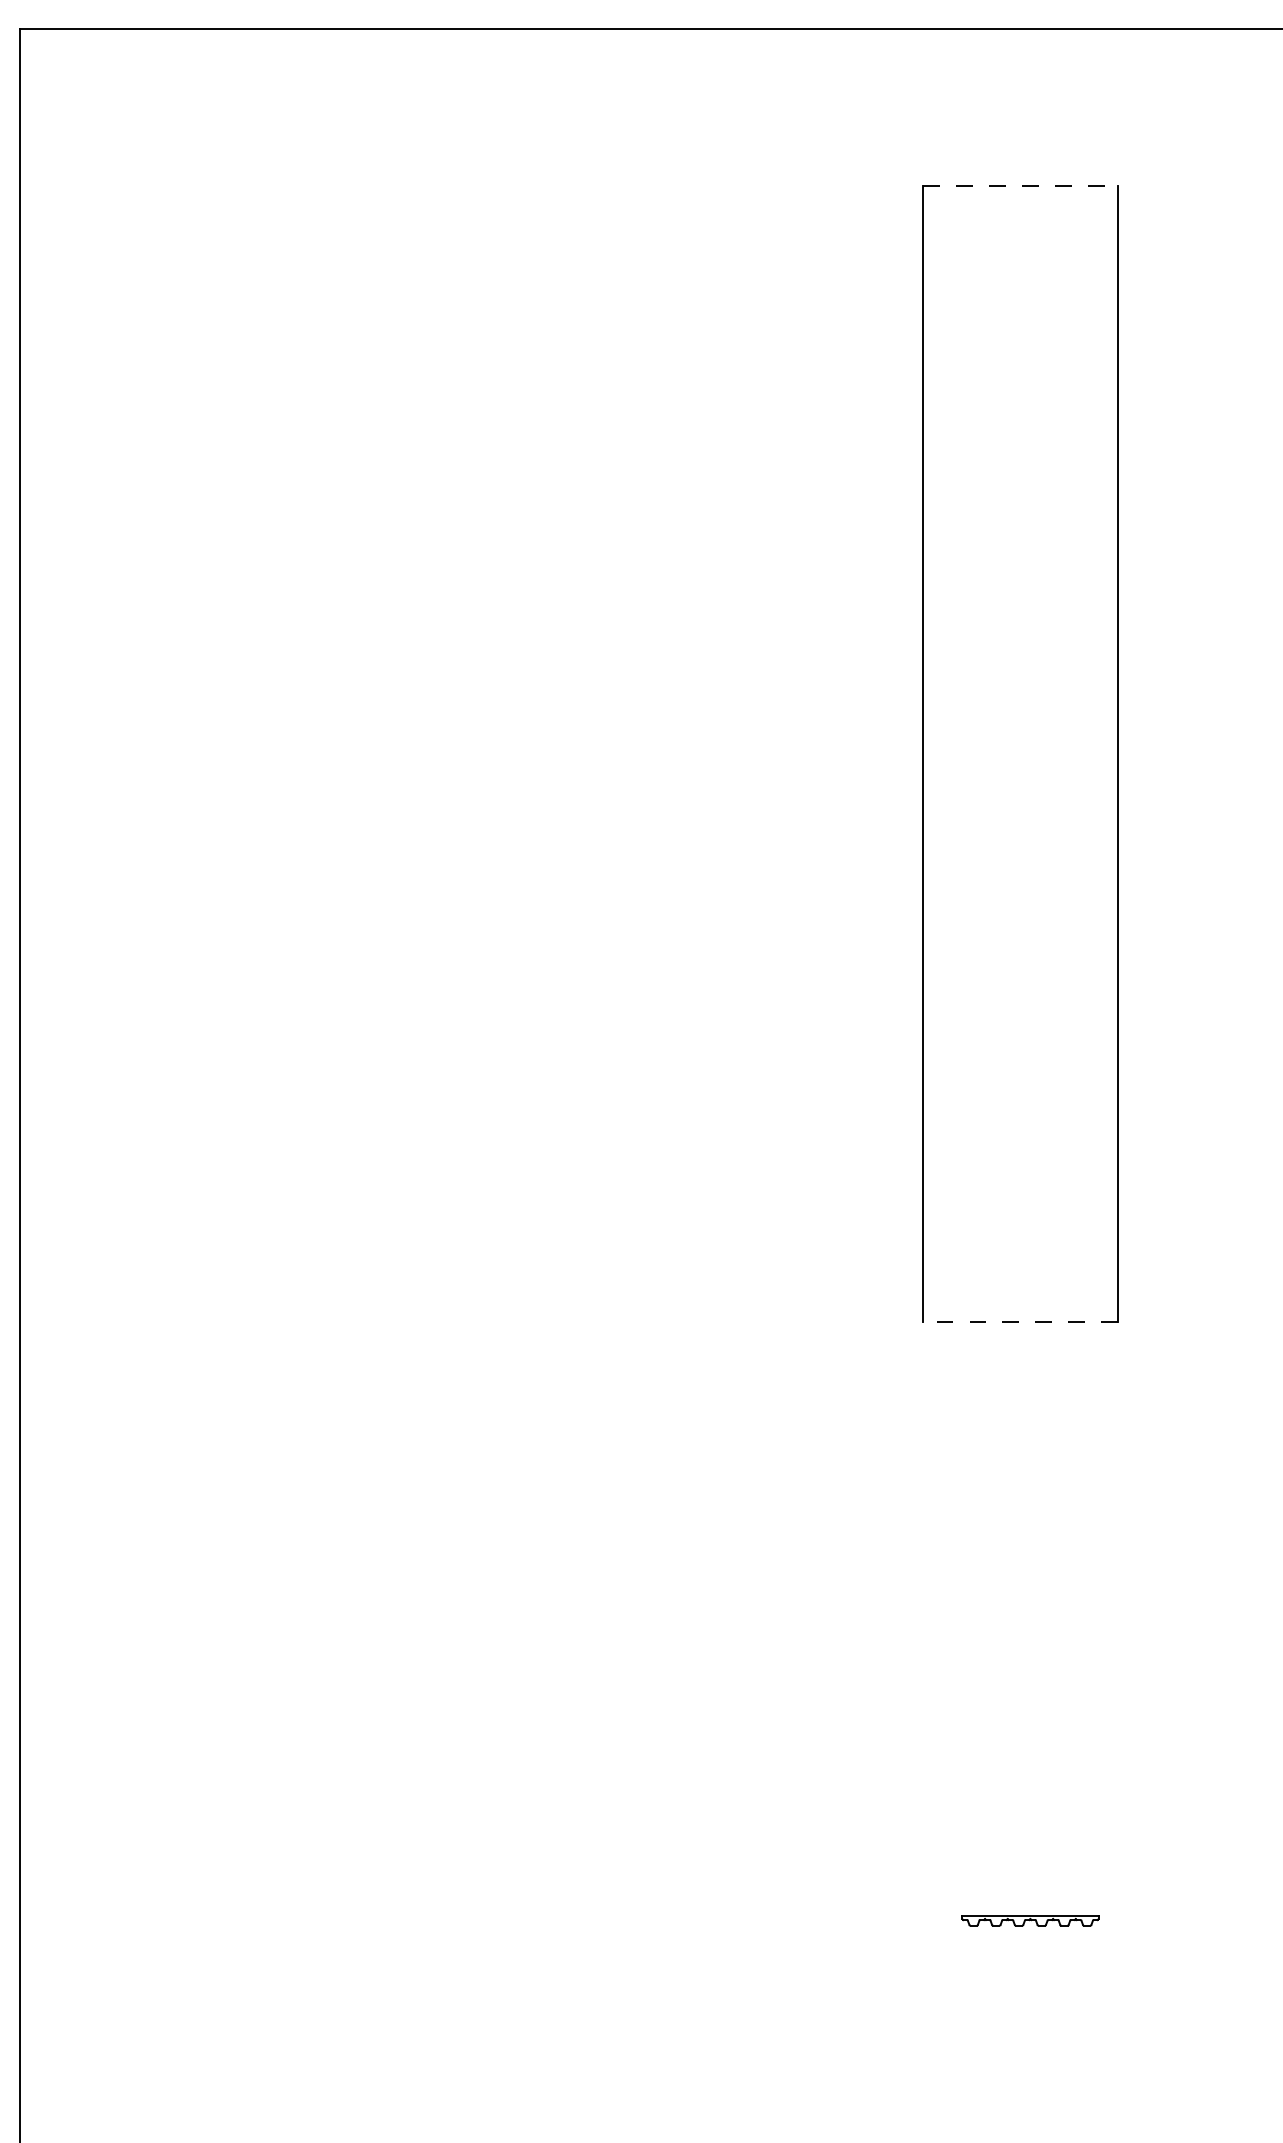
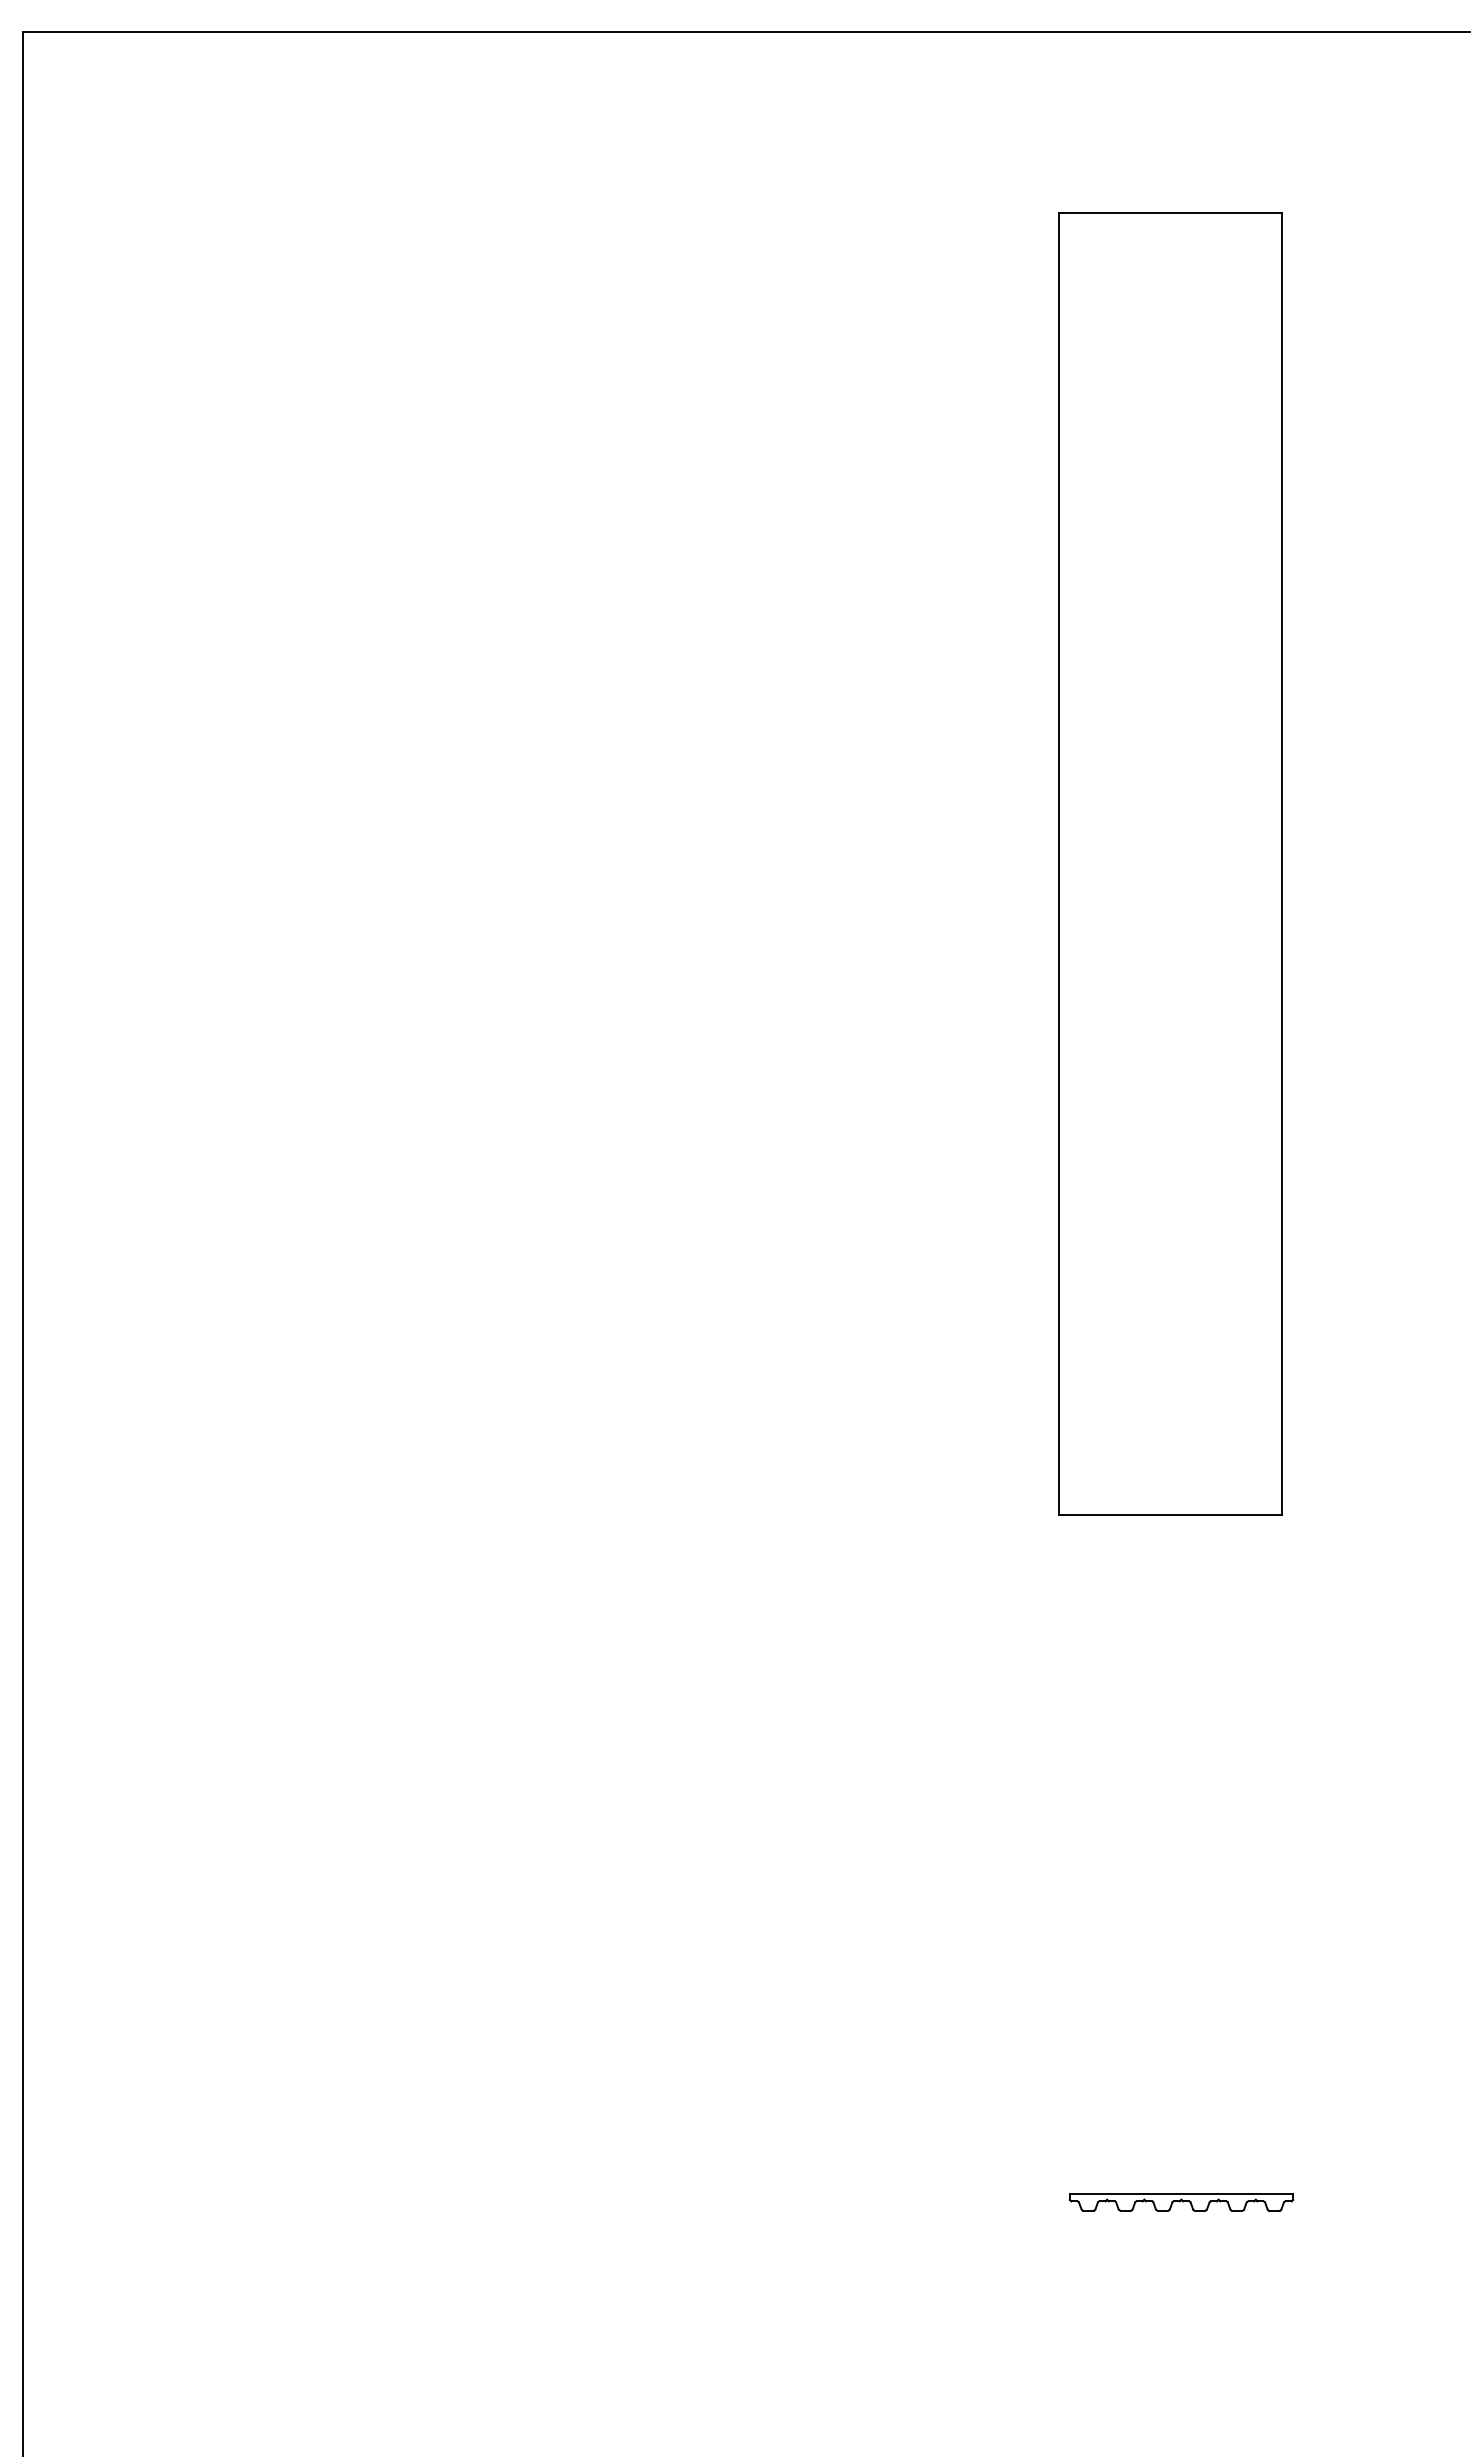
line: (1021, 185) -> (1171, 212), dashed -> solid
line: (1020, 1321) -> (1170, 1515), dashed -> solid
part: (1030, 1920) -> (1181, 2202), size x1.43

